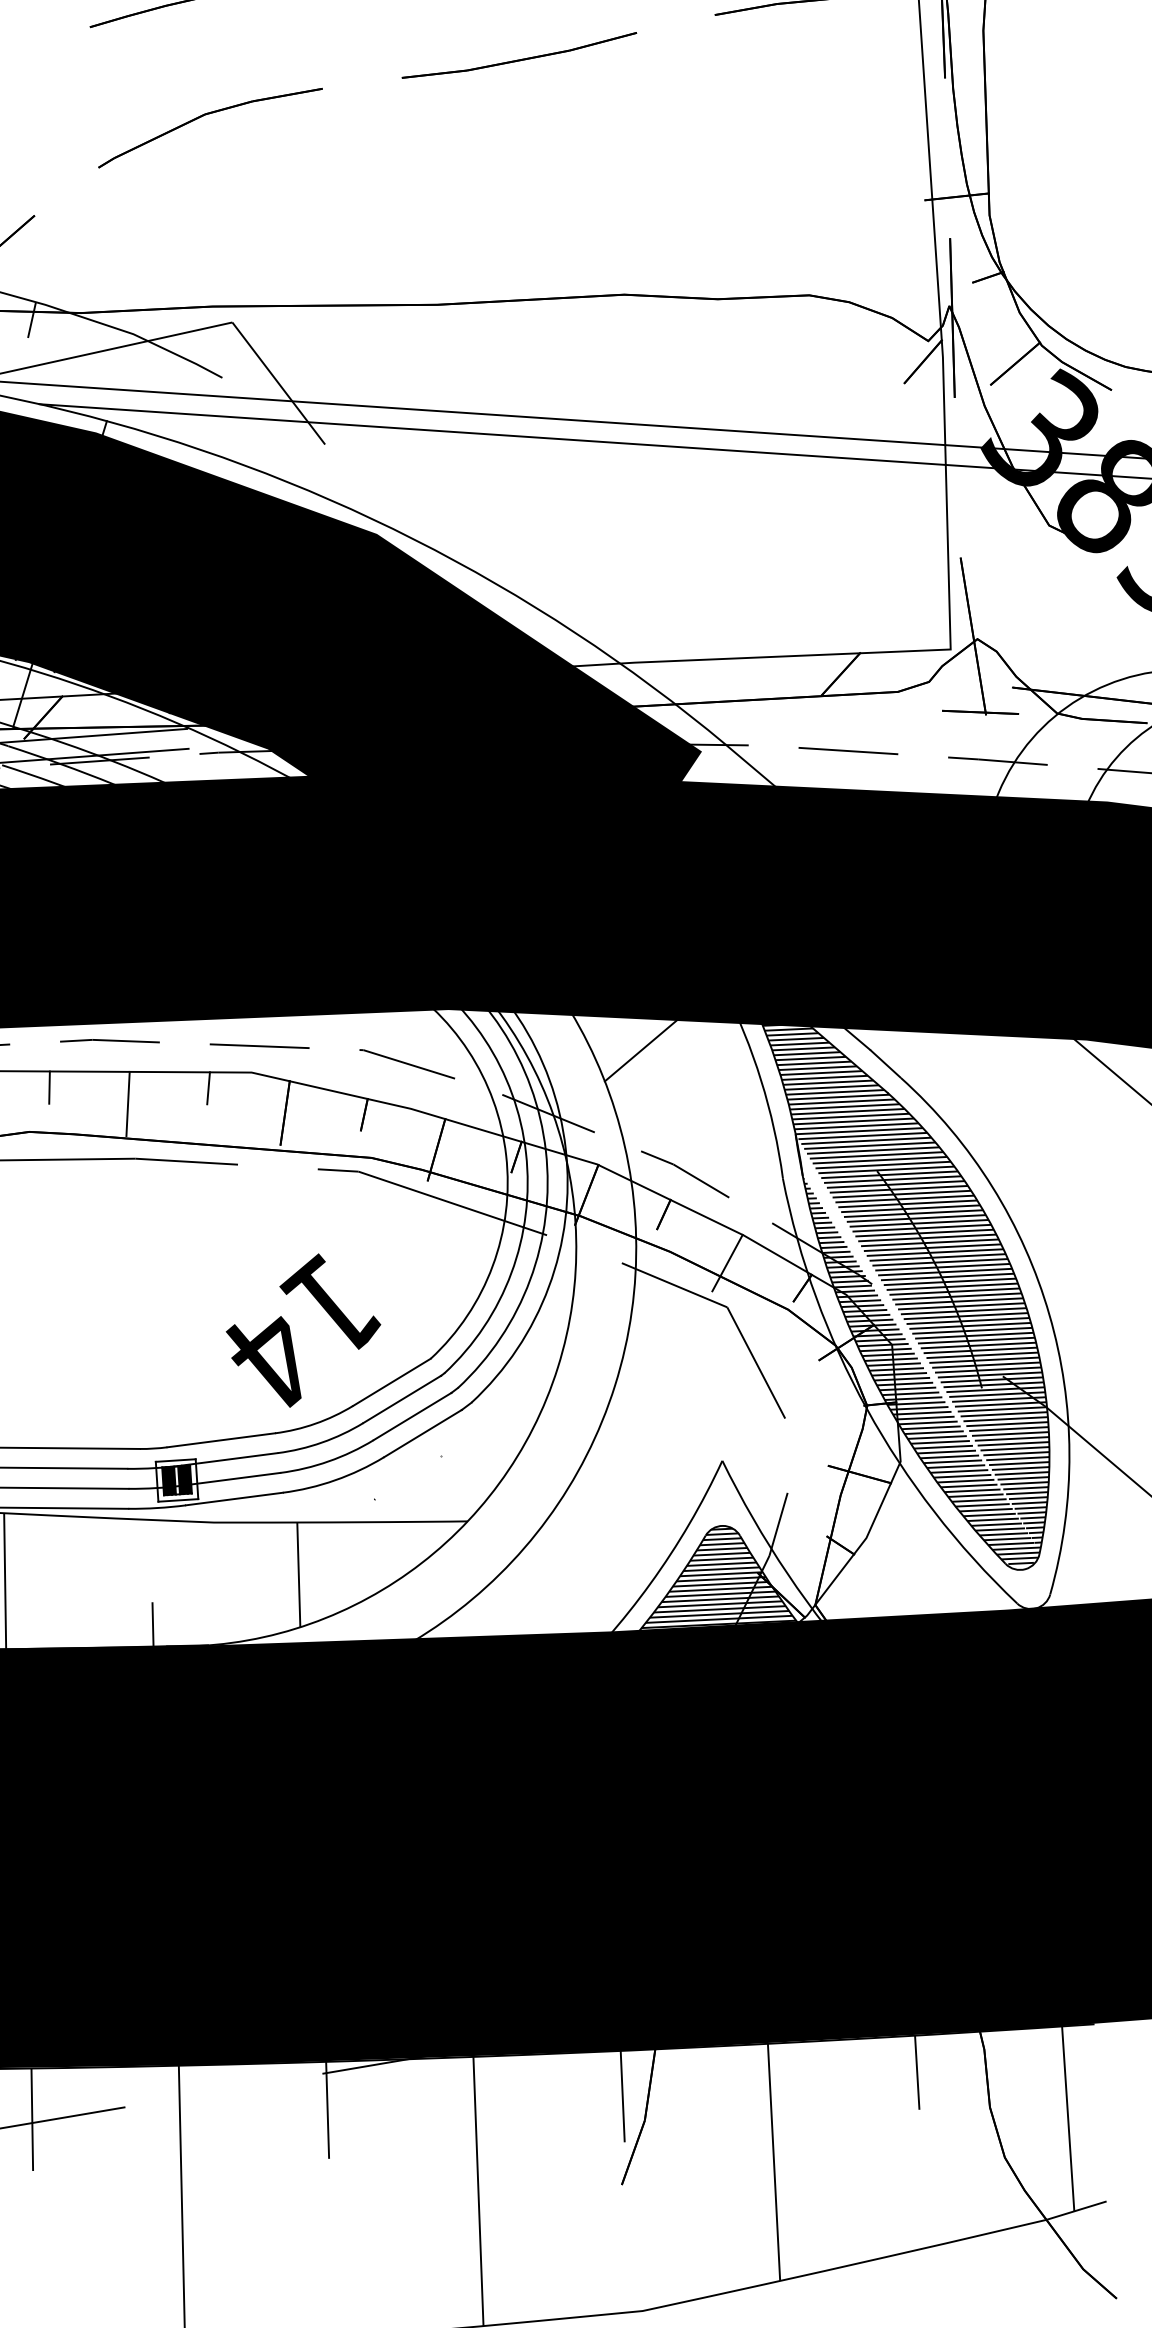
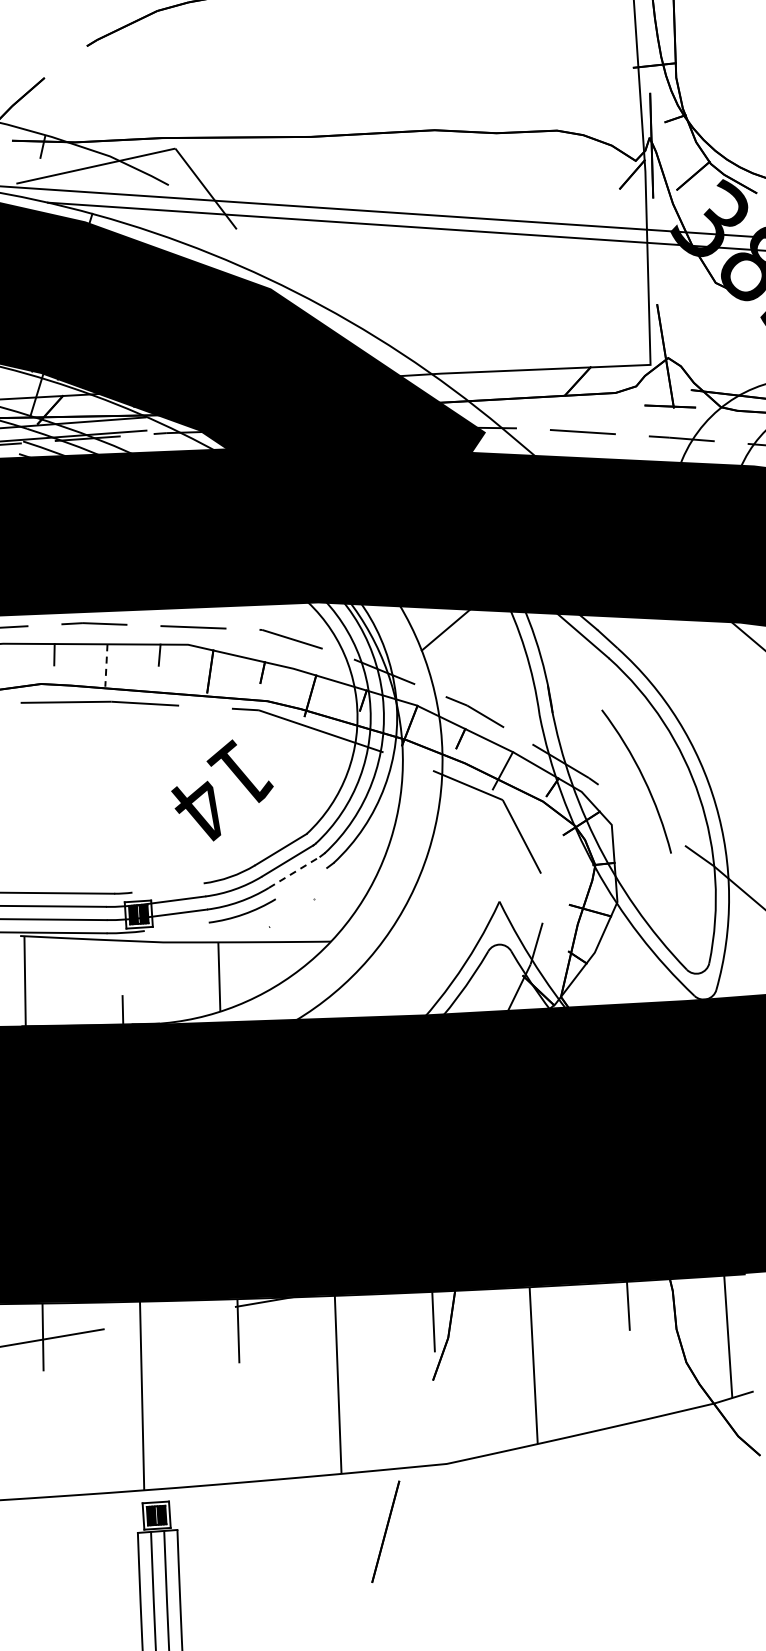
line: (128, 1105) -> (106, 666), solid -> dashed
hatch: (888, 1259) -> (609, 768), removed
text: (303, 1330) -> (222, 790), moved
line: (413, 1416) -> (295, 872), solid -> dashed
line: (423, 1433) -> (301, 883), removed
line: (220, 1439) -> (167, 887), removed
line: (234, 1498) -> (176, 926), removed
hatch: (717, 1596) -> (496, 991), removed

